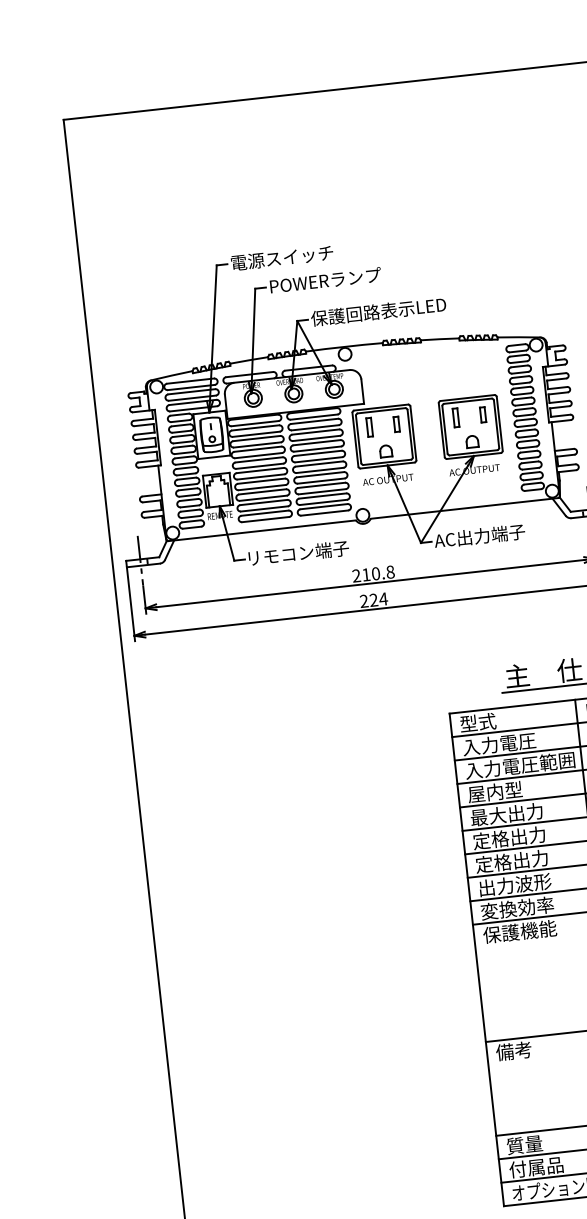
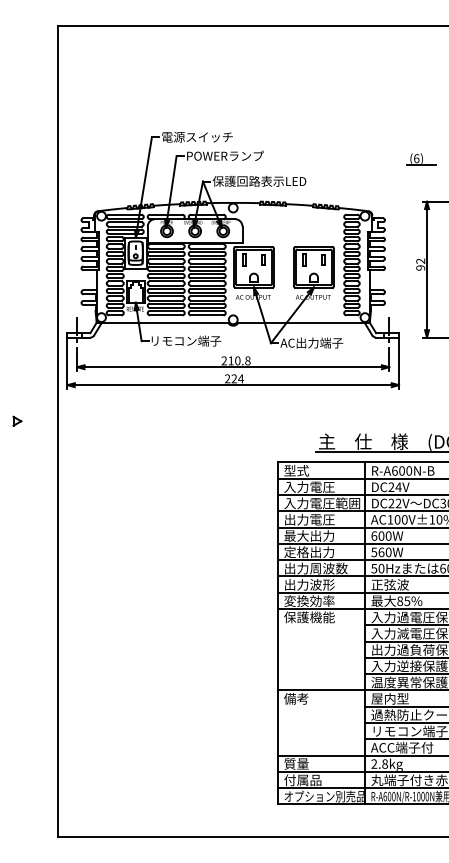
part: (68, 694) -> (17, 420), added
text: (504, 790) -> (309, 519), 屋内型 -> 出力電圧
text: (520, 860) -> (315, 568), 定格出力 -> 出力周波数

